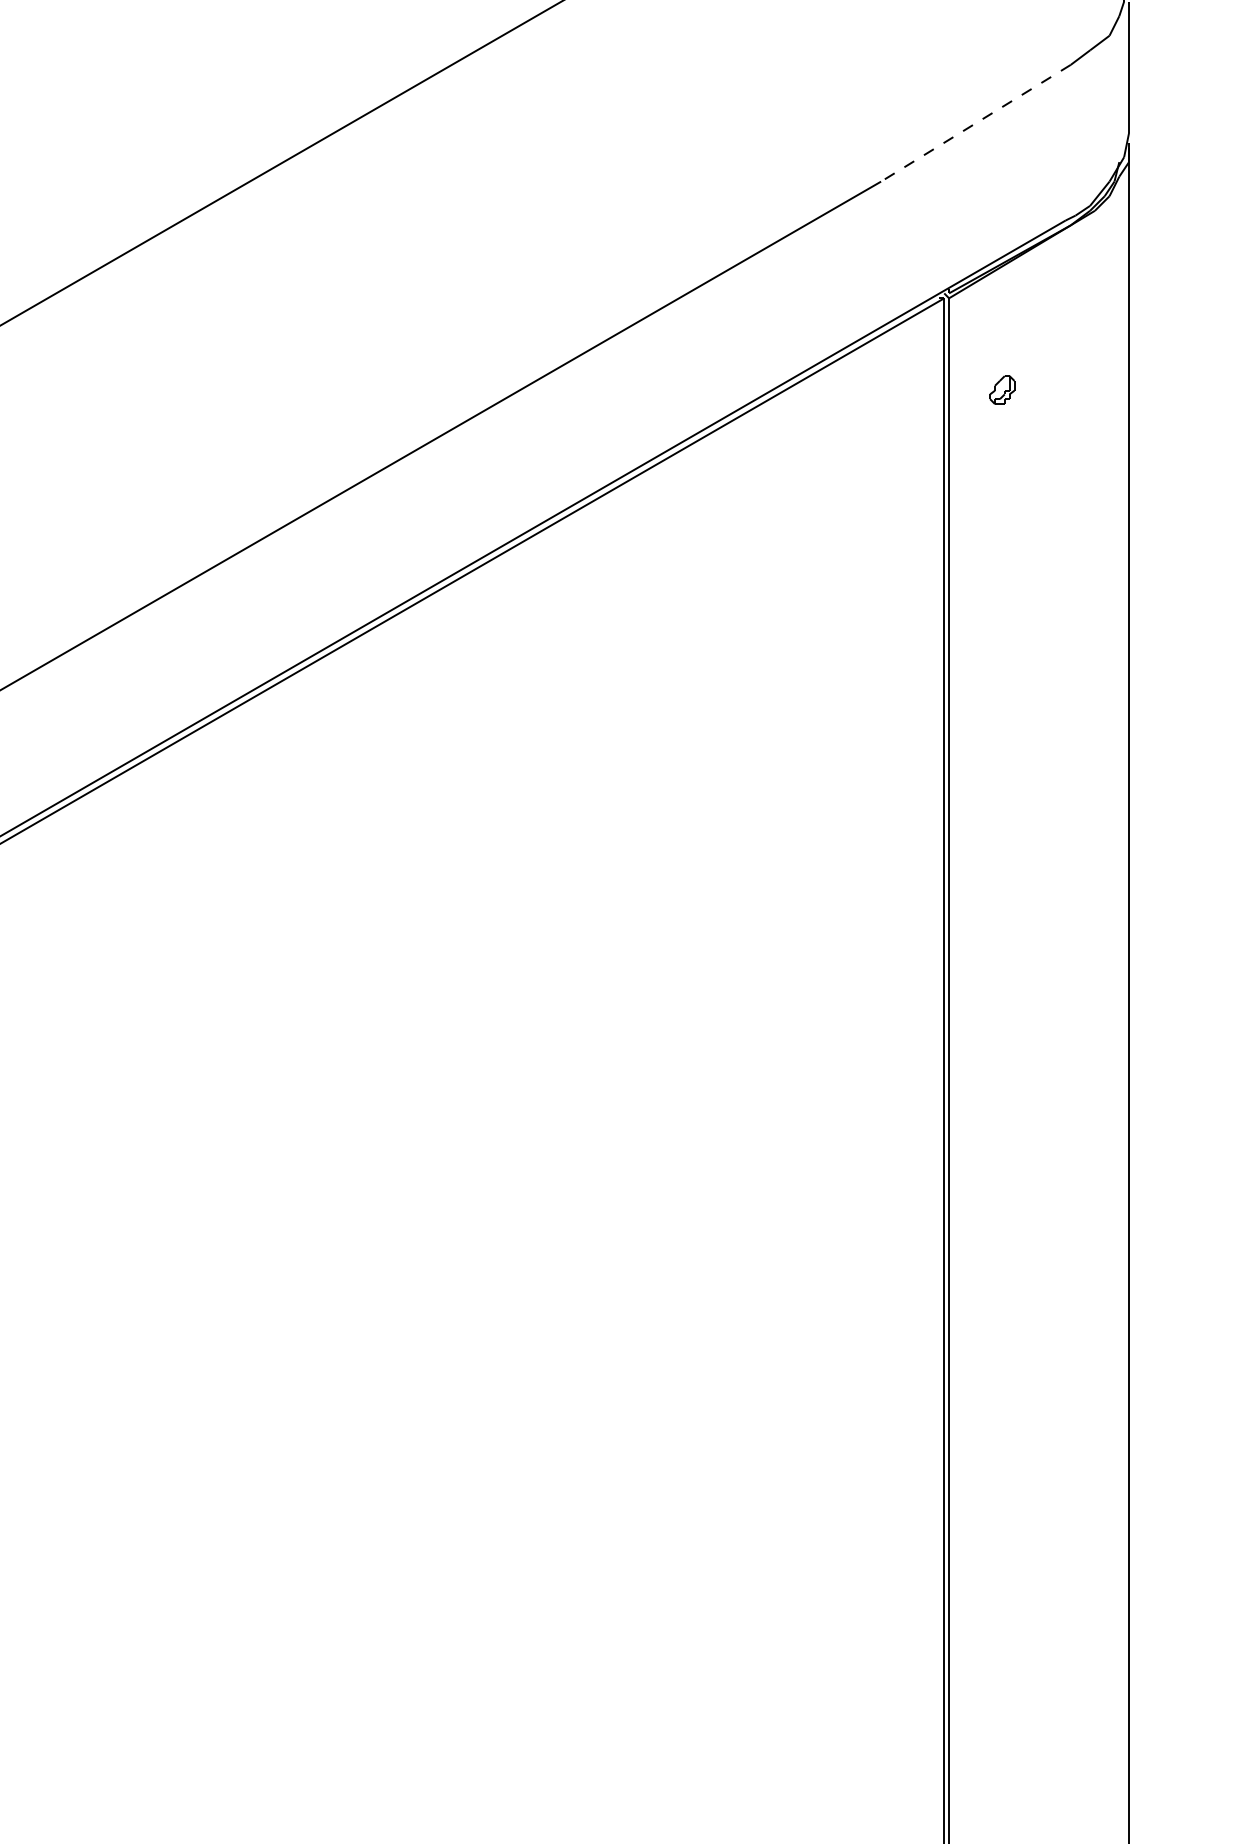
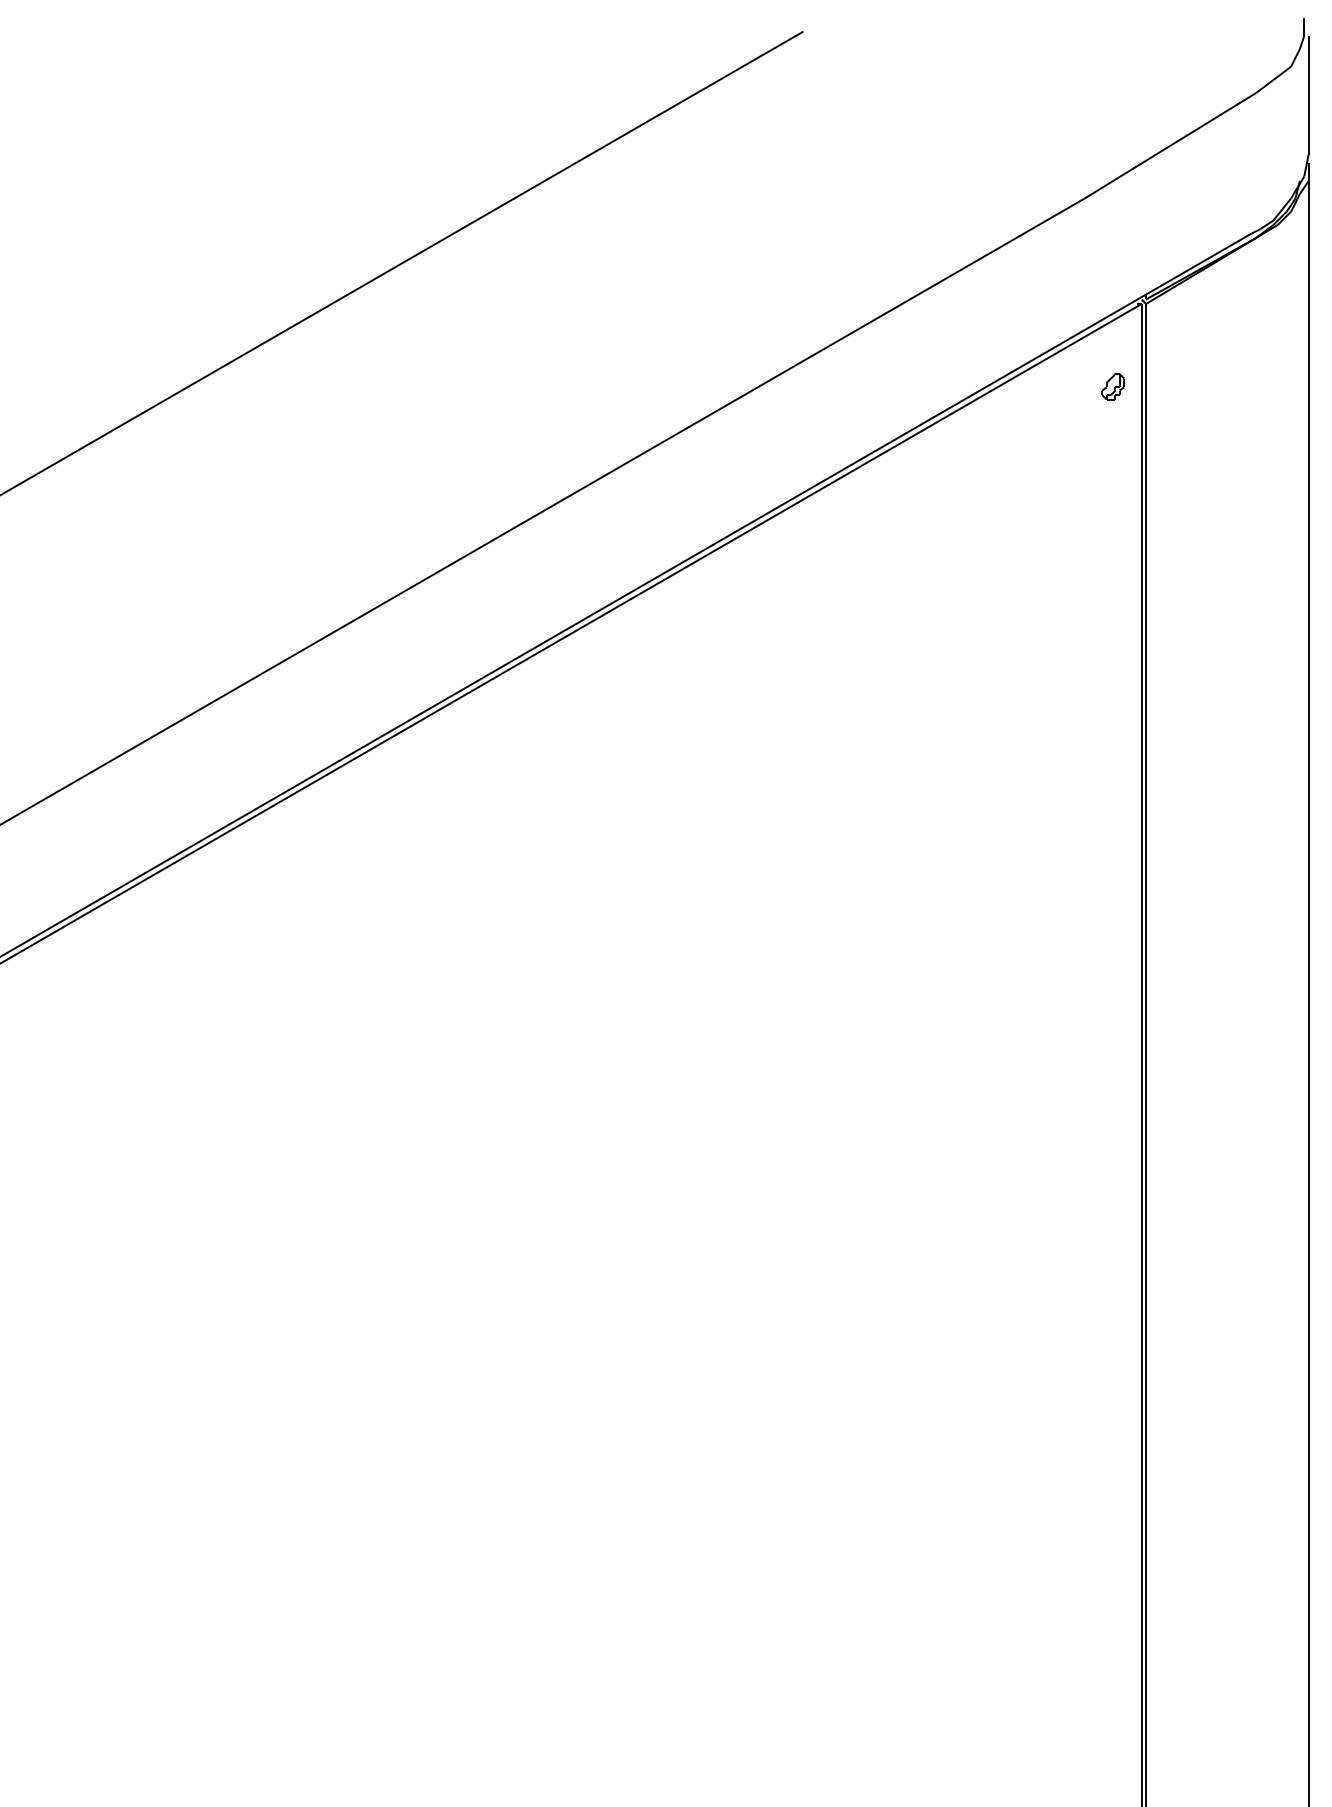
line: (976, 122) -> (1170, 145), dashed -> solid
part: (1001, 389) -> (1112, 386), moved

